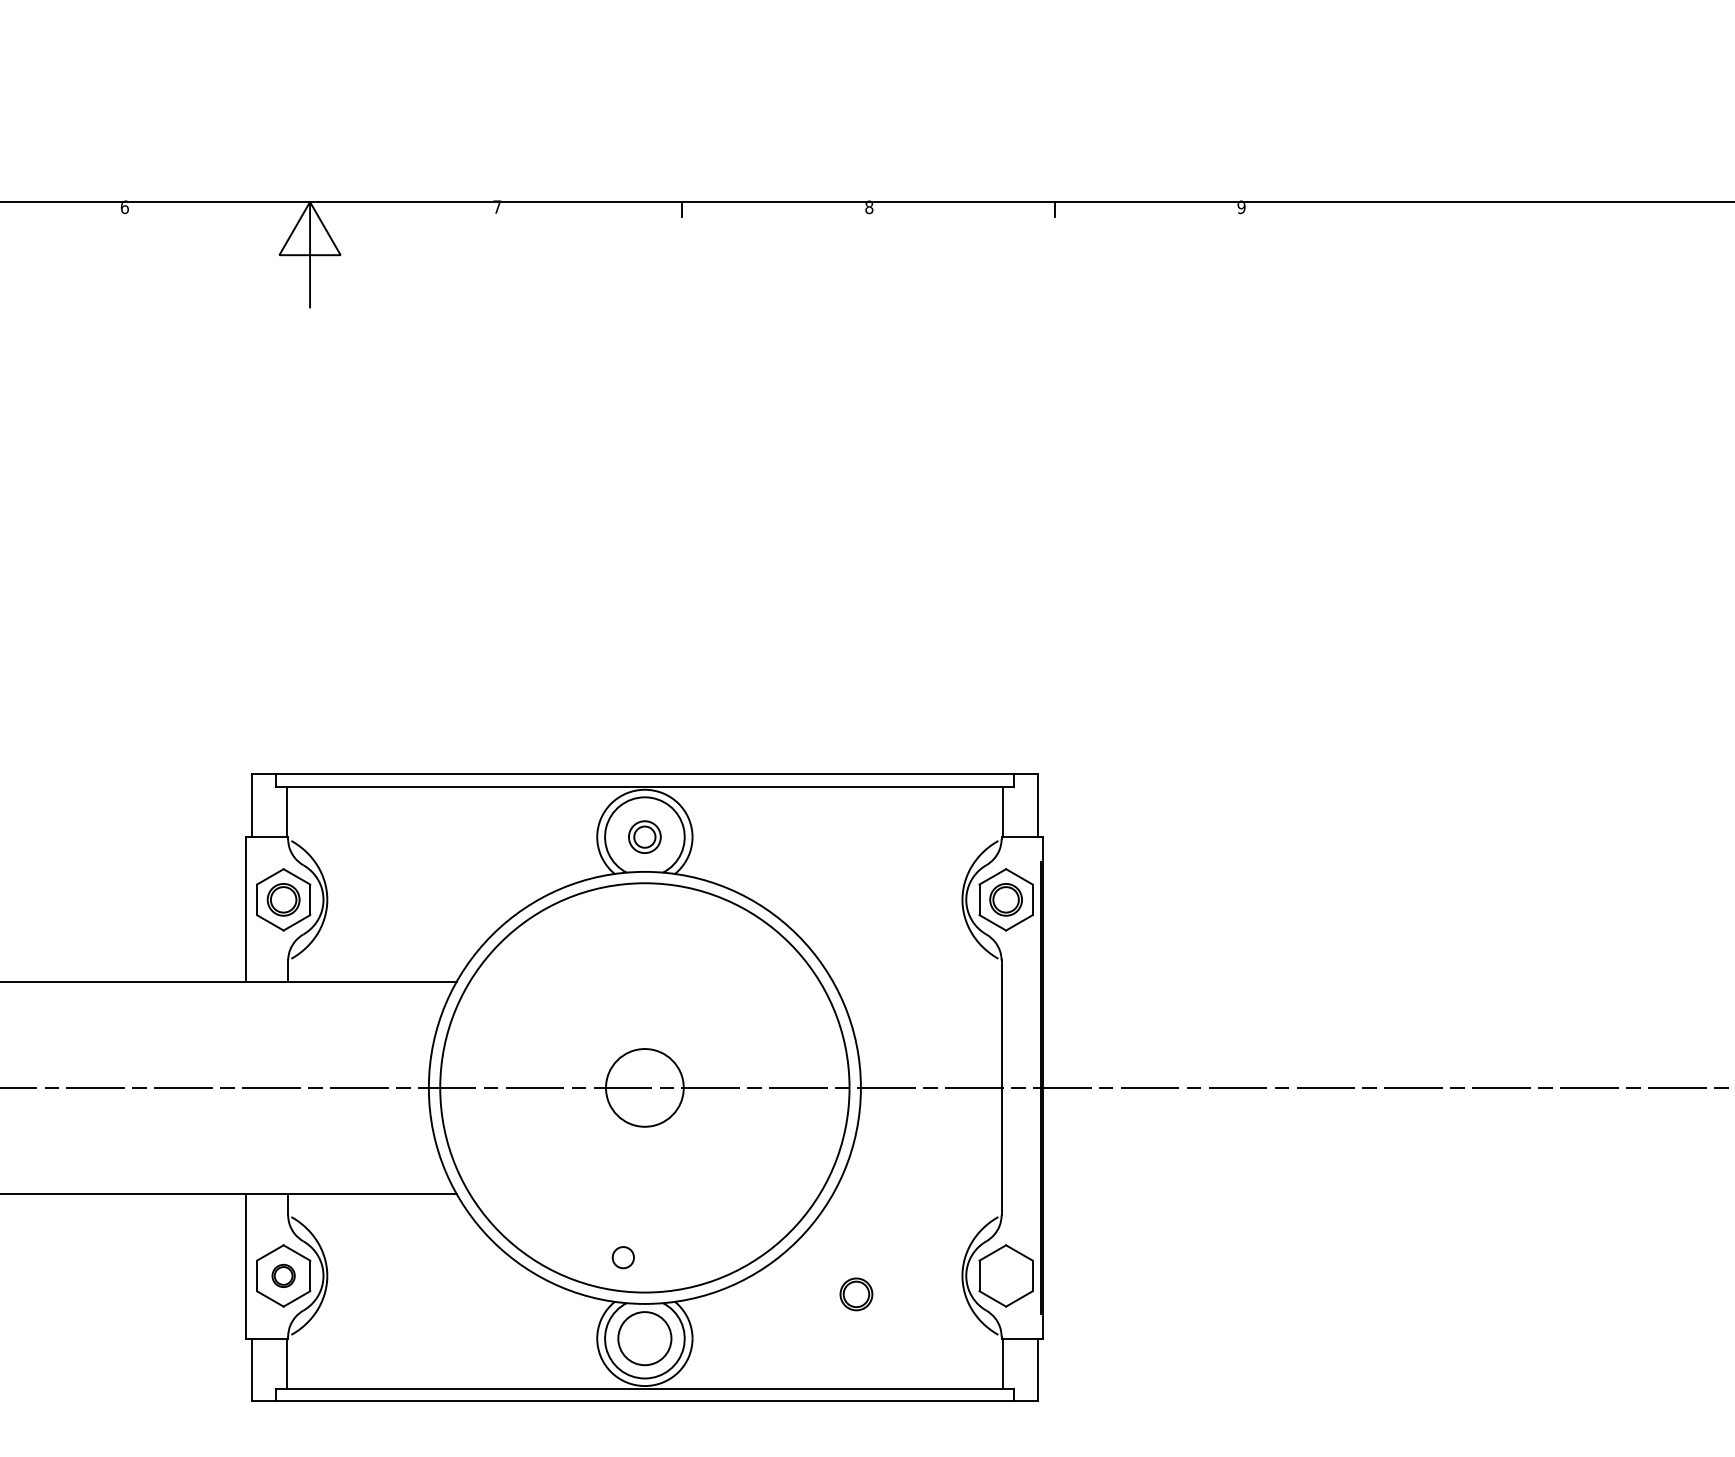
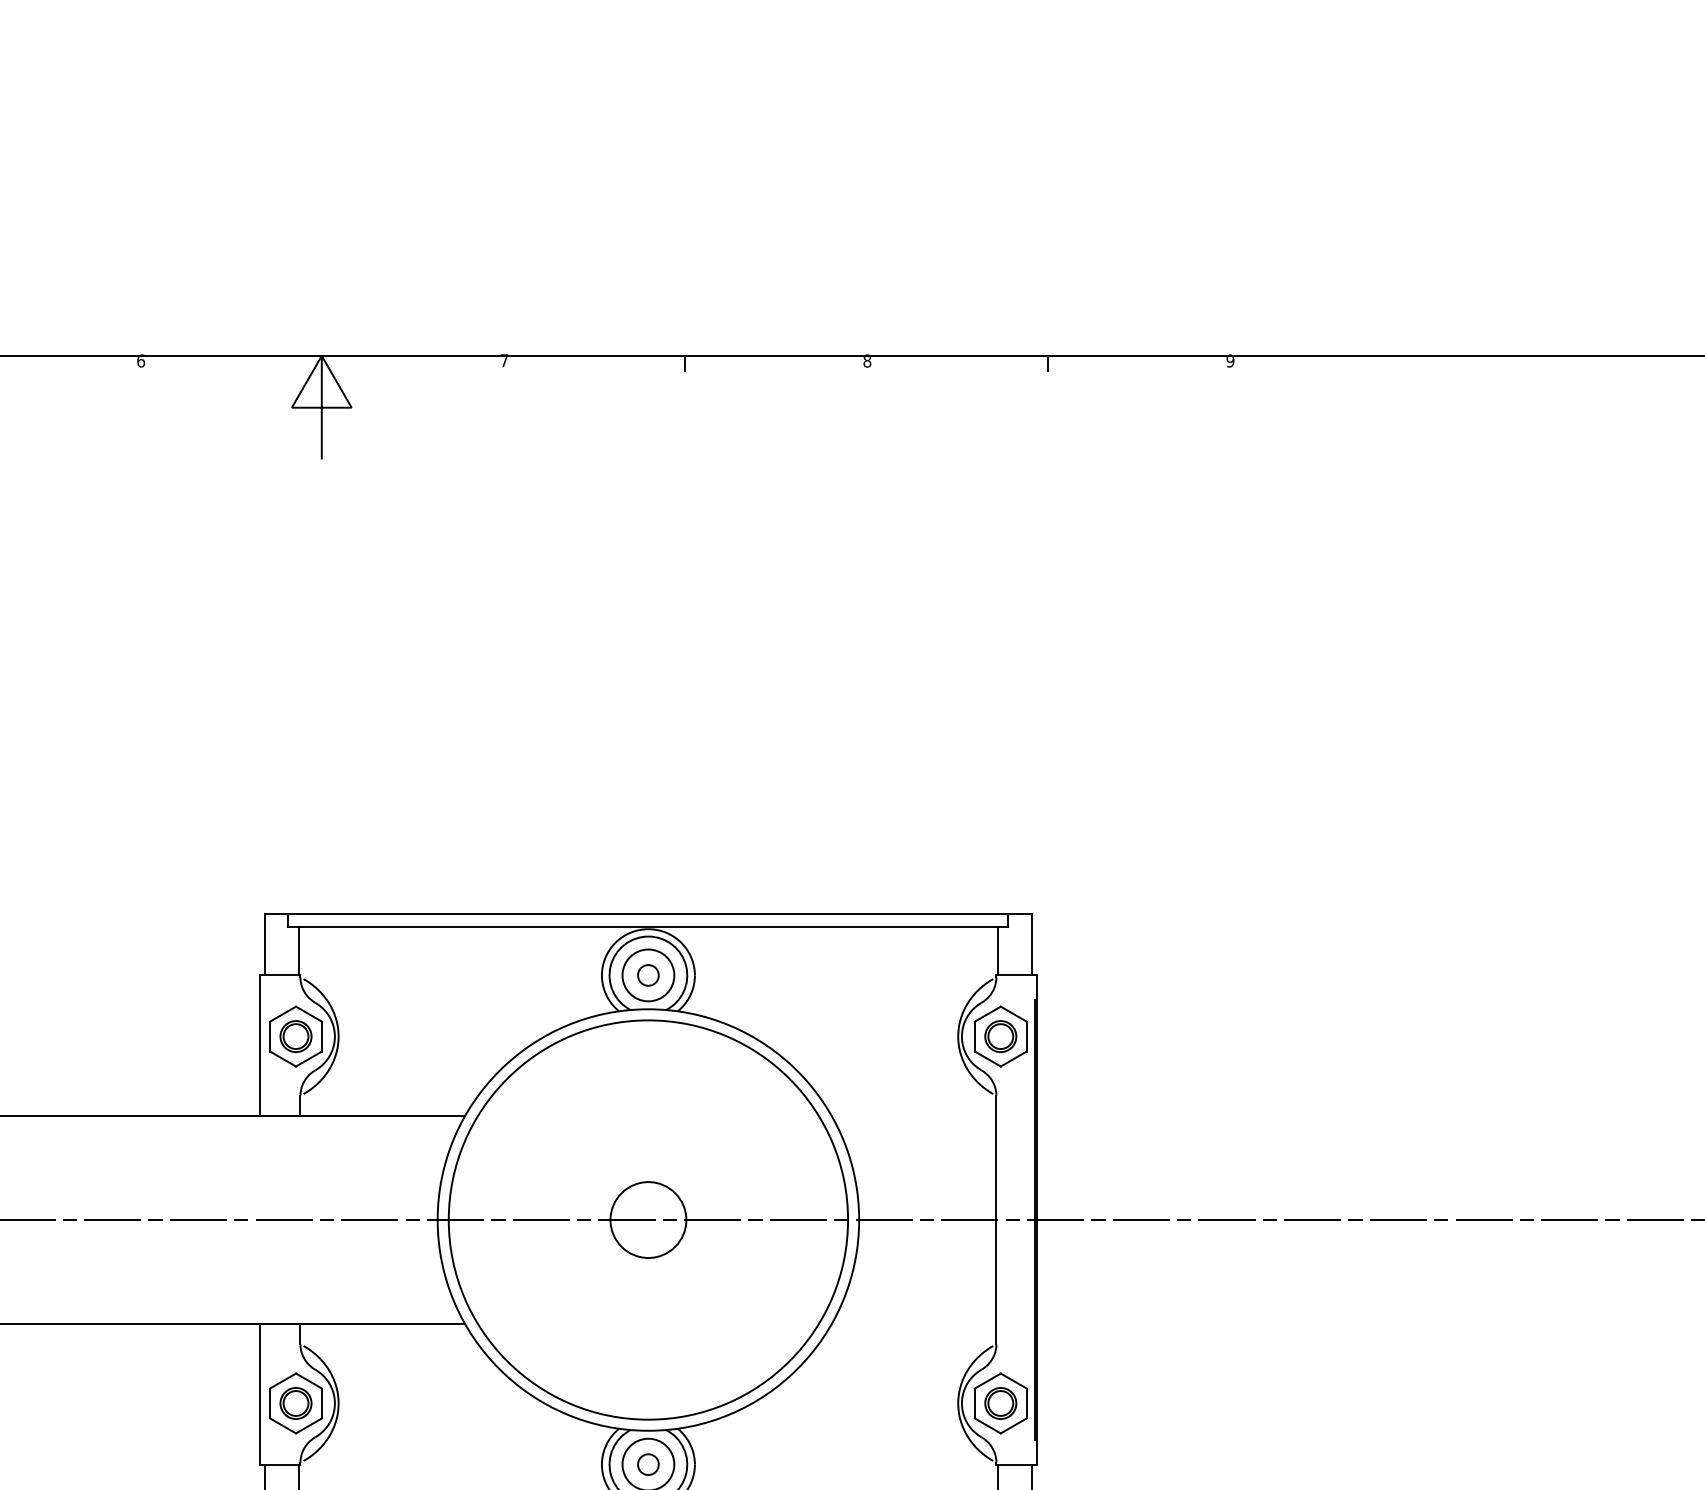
circle: (644, 837) -> (648, 975), size x1.67
circle: (623, 1257) -> (648, 1464), moved
part: (283, 1275) -> (295, 1403), size x1.43
part: (856, 1294) -> (1000, 1403), moved

